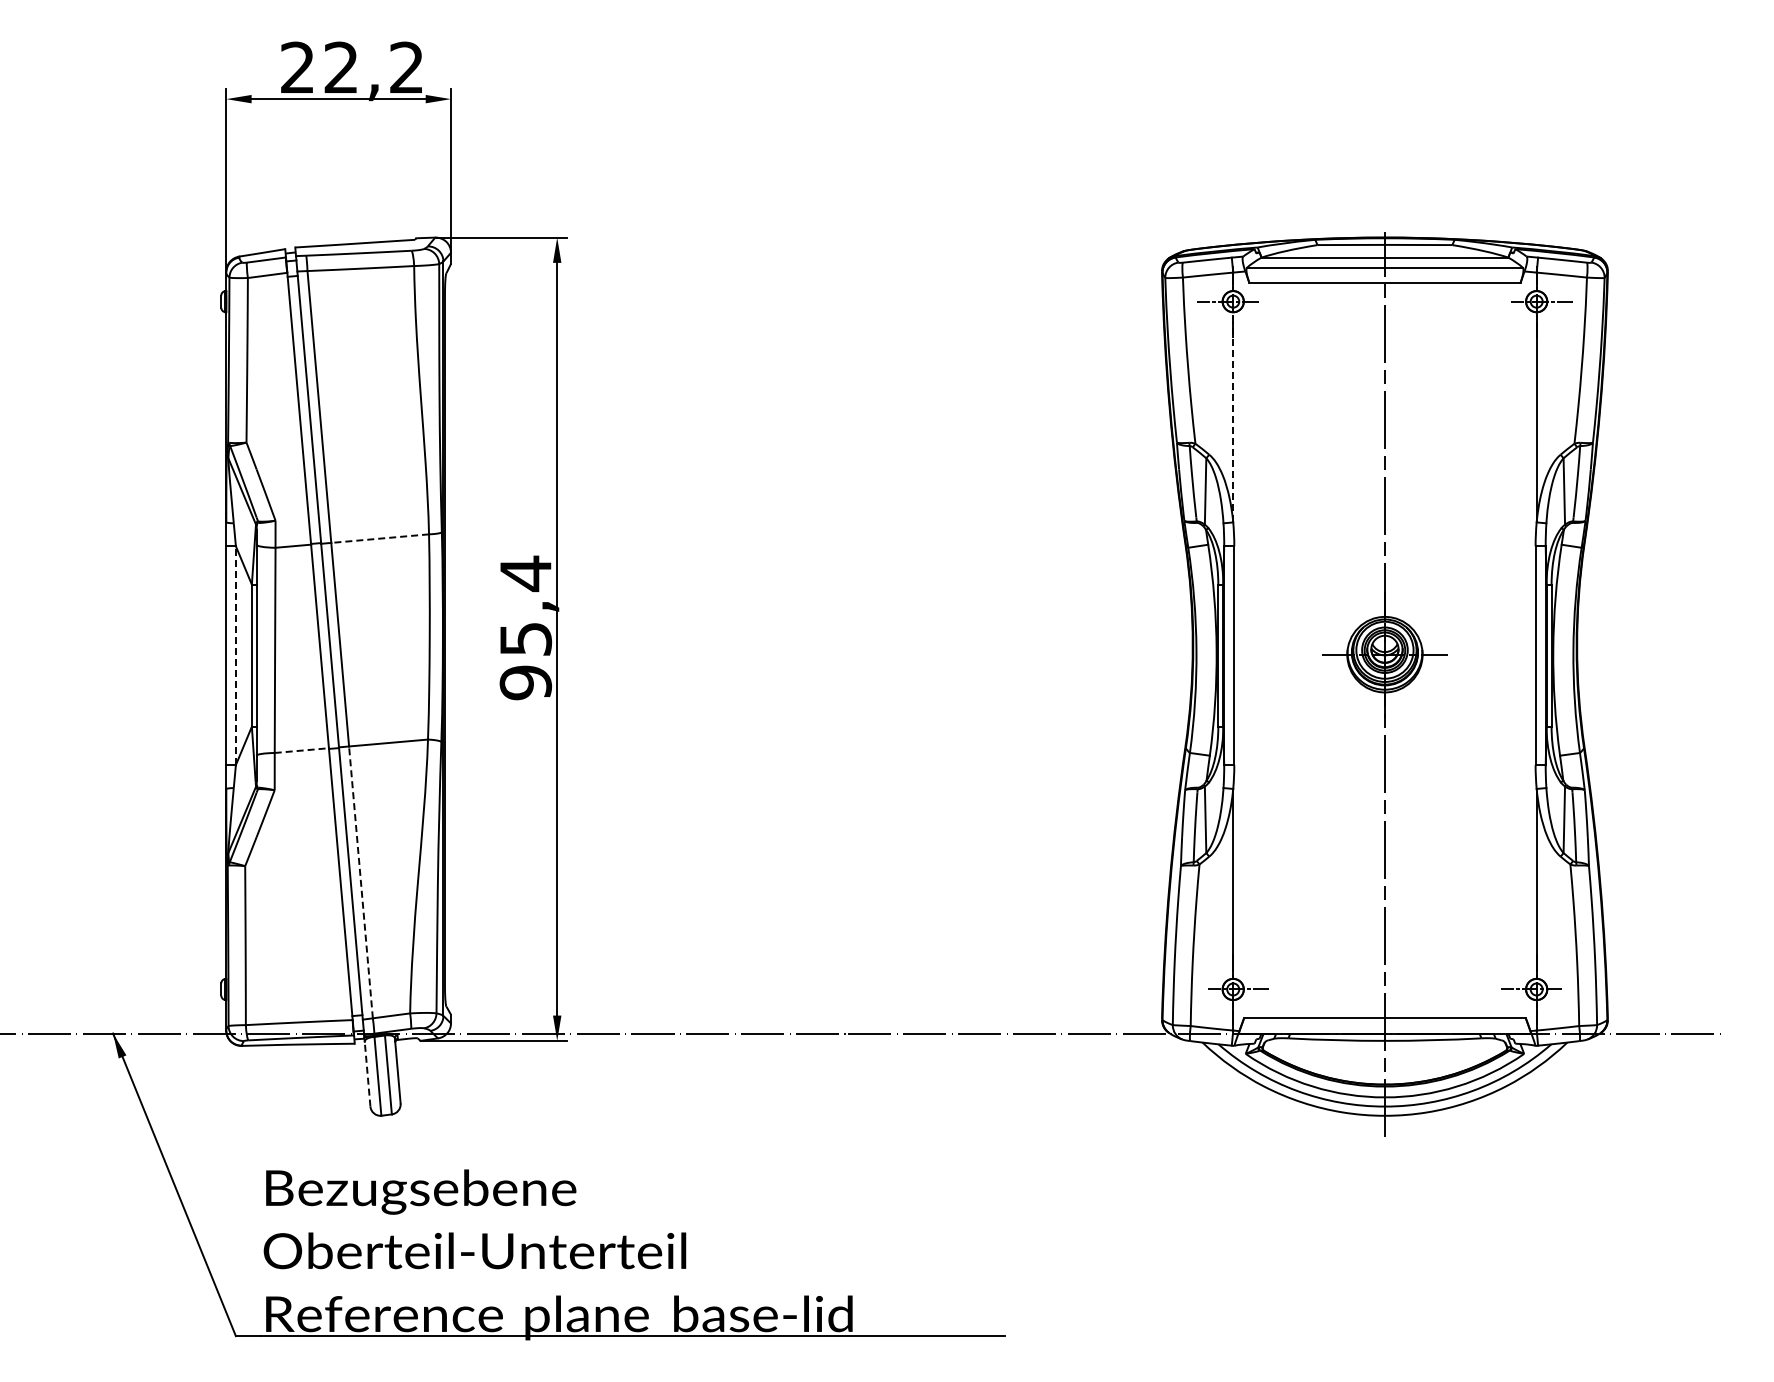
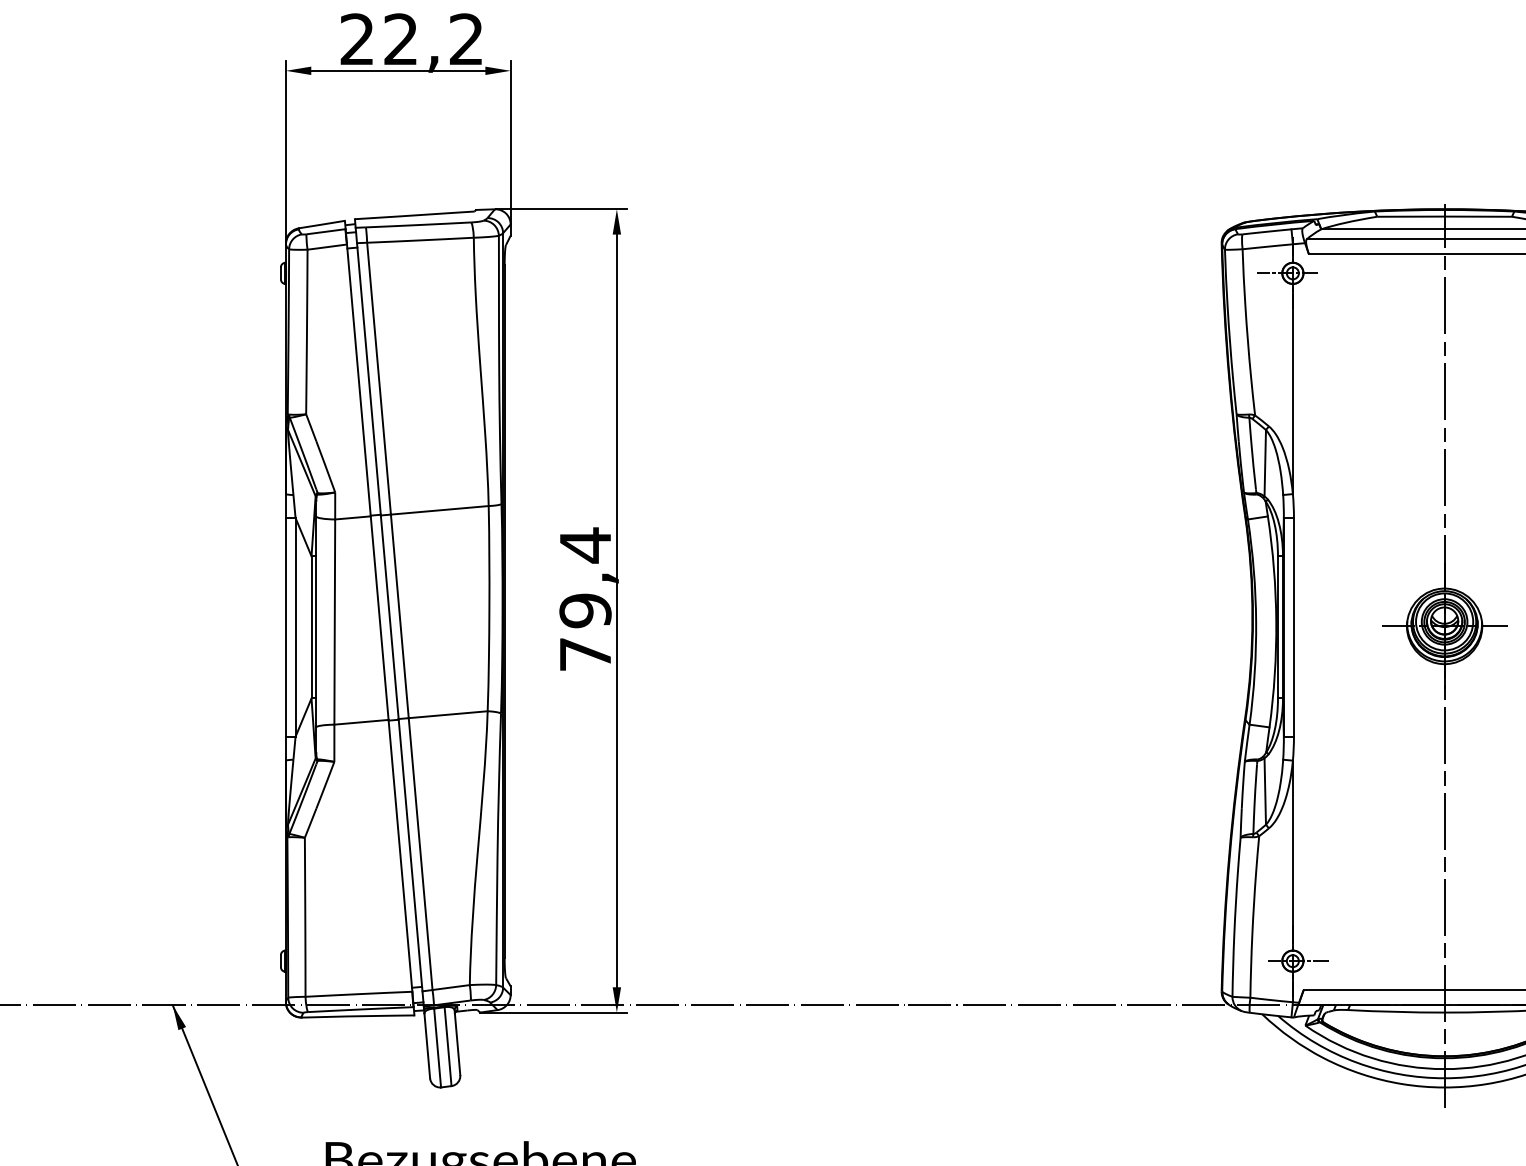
line: (1233, 416) -> (1293, 388), dashed -> solid
line: (379, 538) -> (439, 510), dashed -> solid
line: (235, 655) -> (295, 627), dashed -> solid
text: (525, 661) -> (585, 633), 95,4 -> 79,4
line: (302, 750) -> (362, 722), dashed -> solid
line: (360, 881) -> (420, 853), dashed -> solid
line: (367, 1073) -> (427, 1045), dashed -> solid

